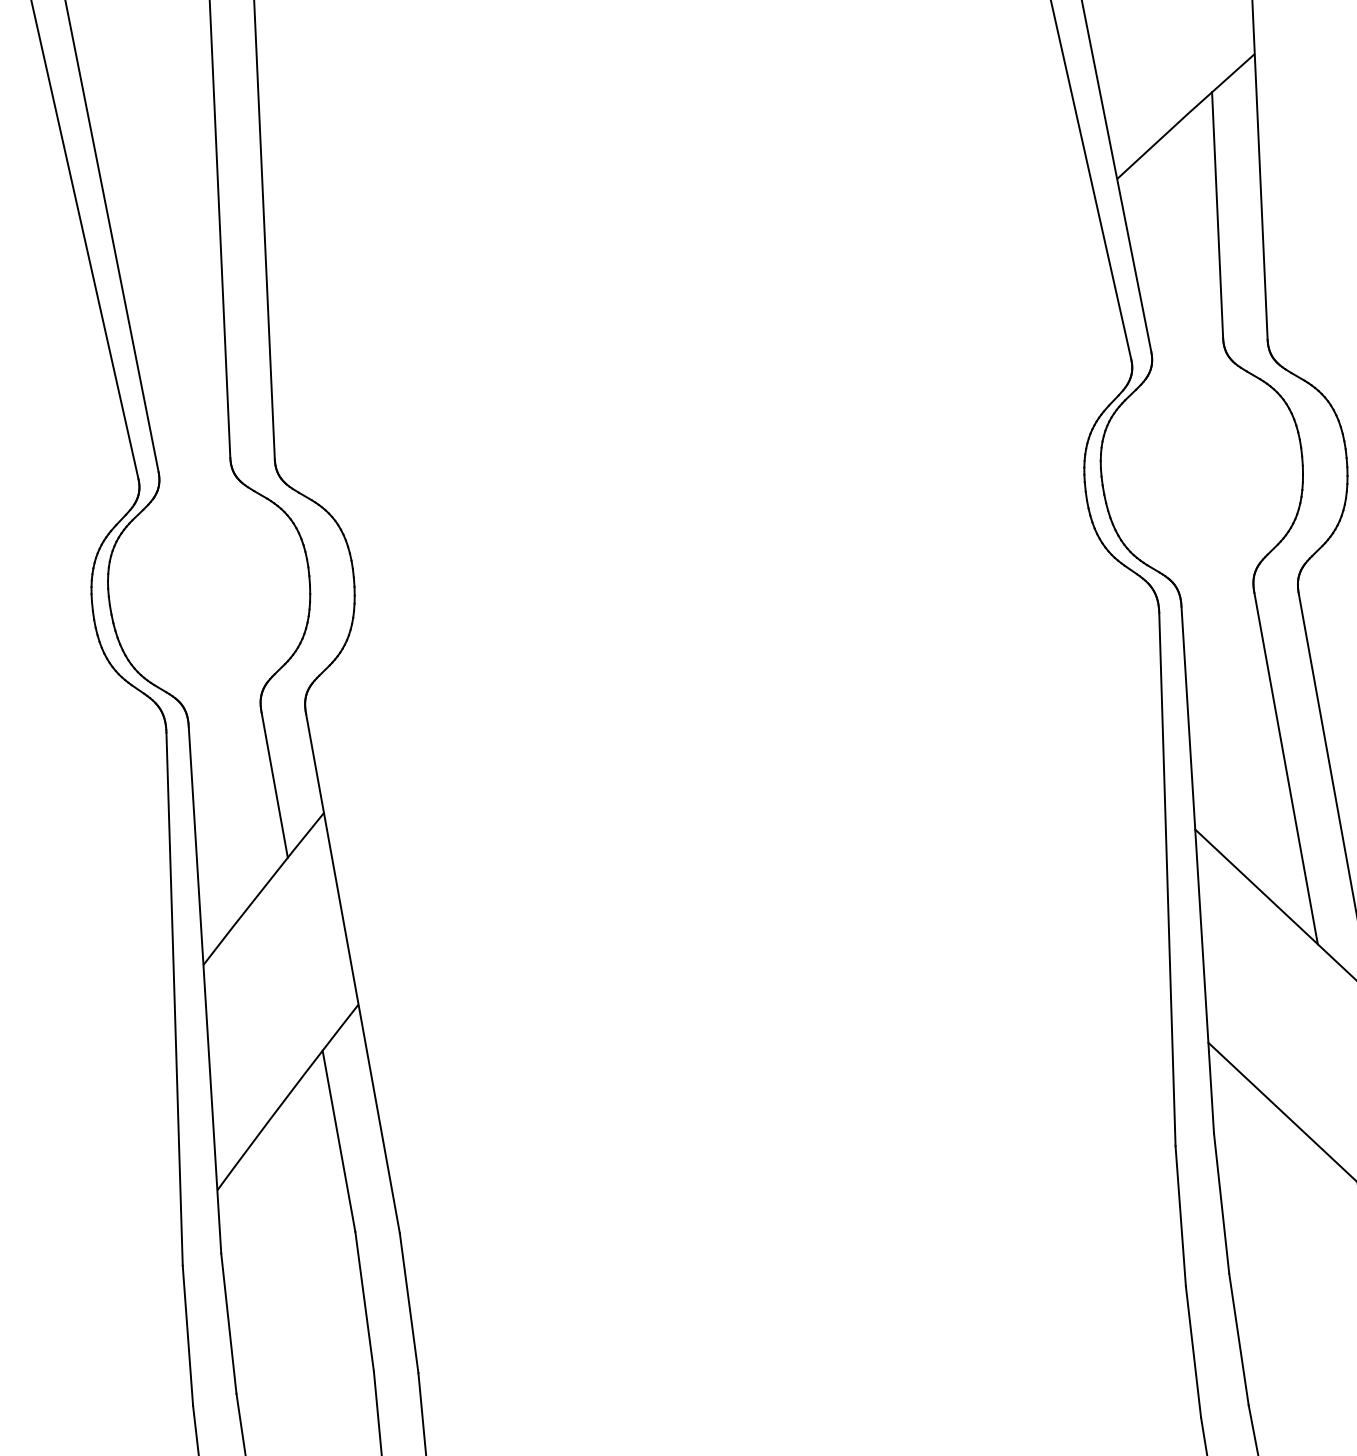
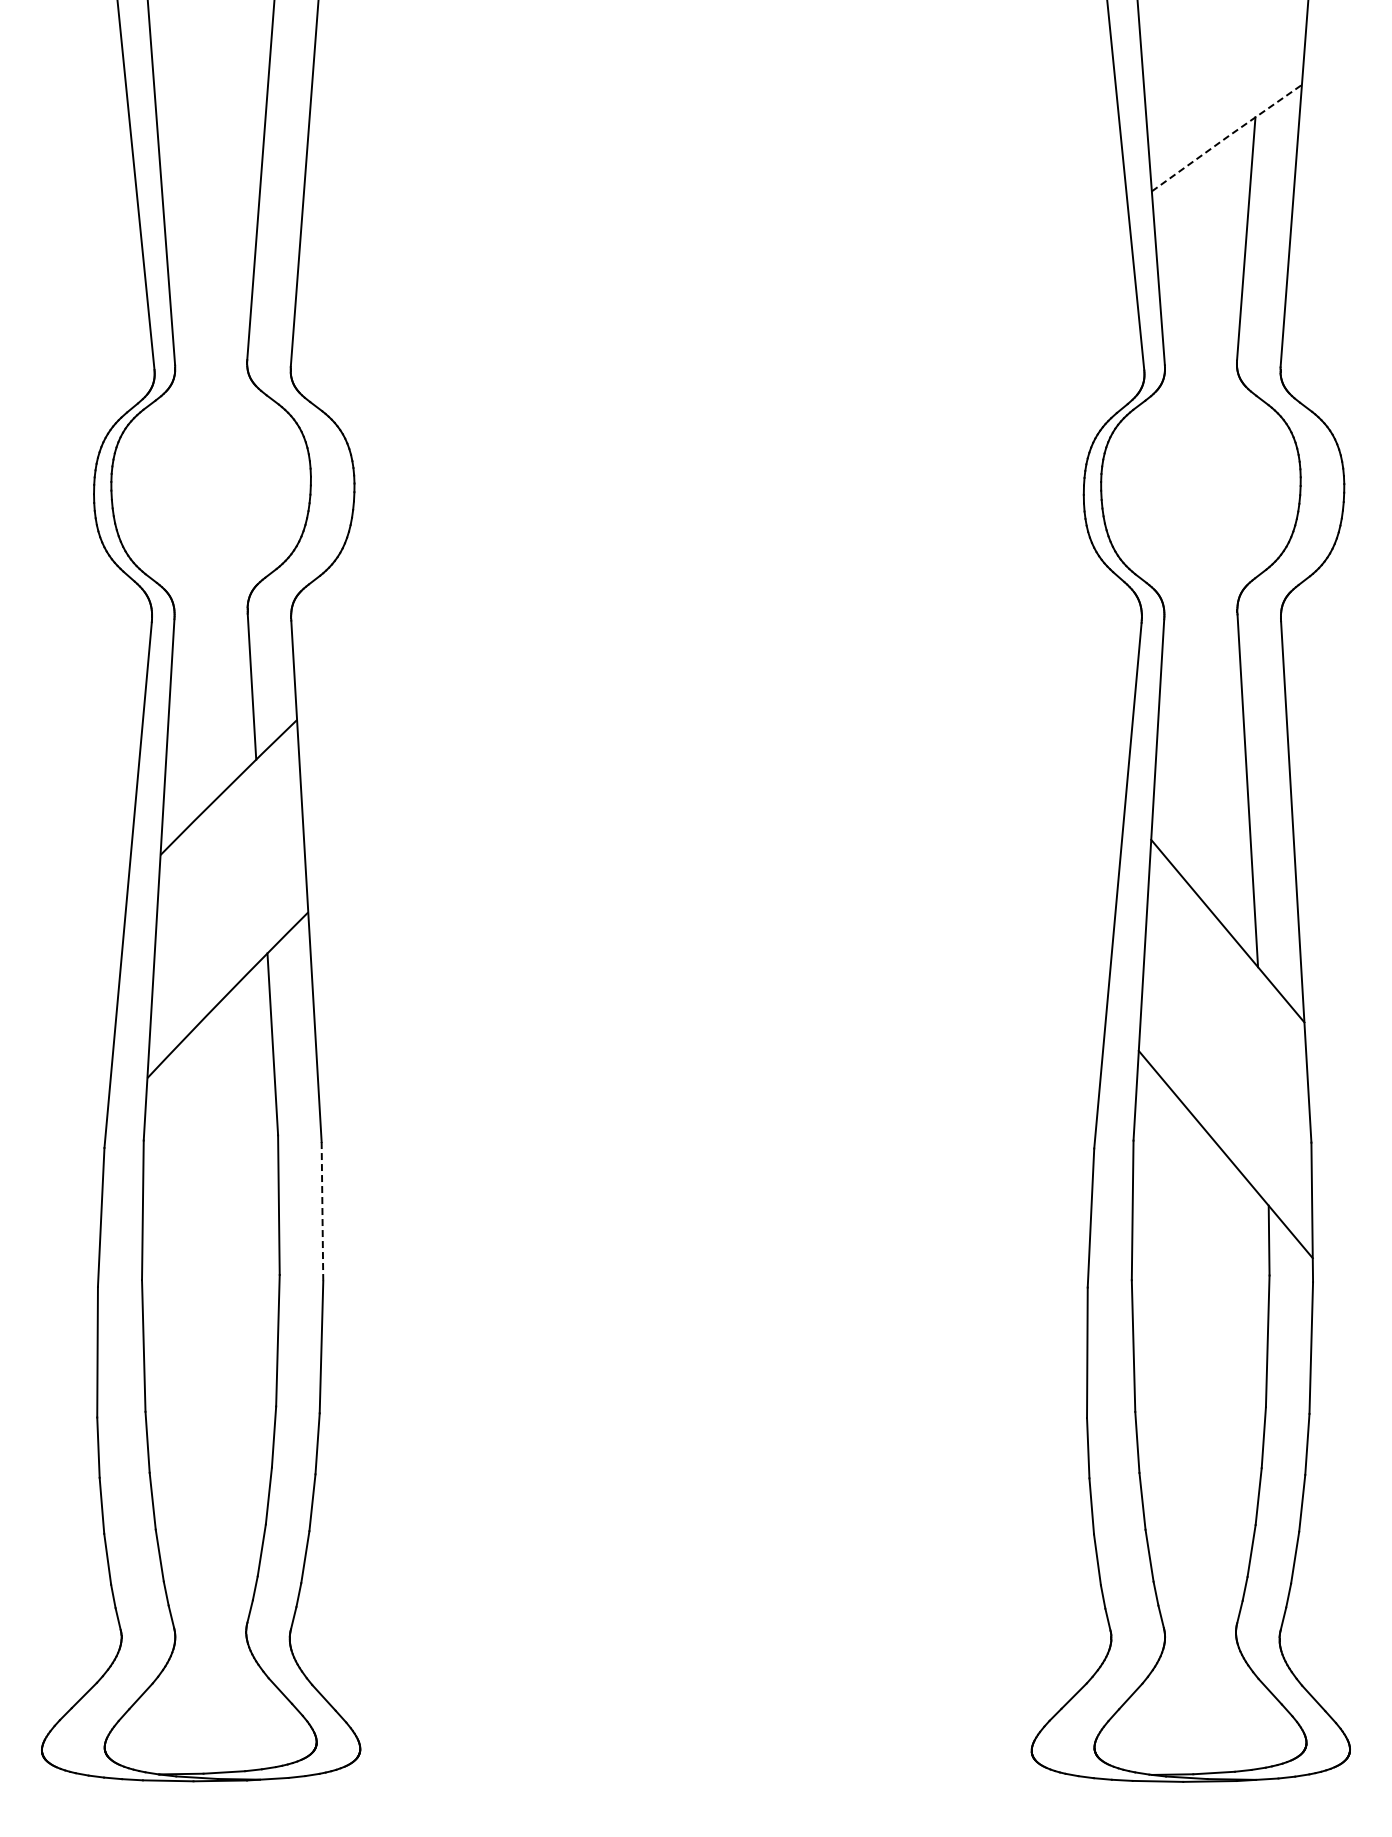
line: (1186, 115) -> (1227, 137), solid -> dashed
line: (409, 1302) -> (322, 1211), solid -> dashed

